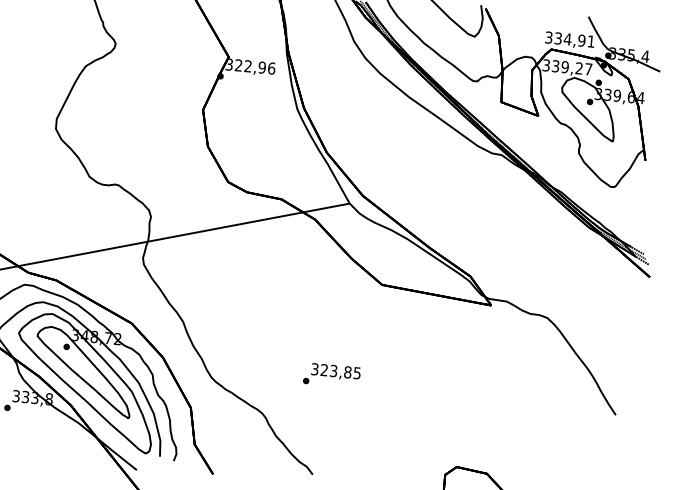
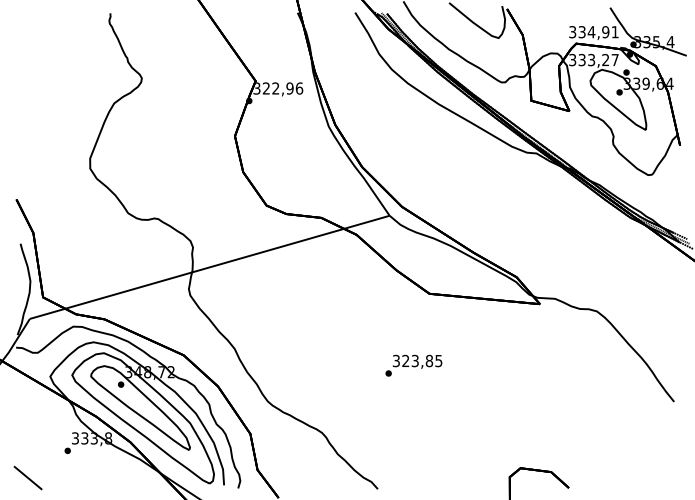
text: (565, 66) -> (591, 59), 339,27 -> 333,27
text: (331, 375) -> (413, 365), moved

